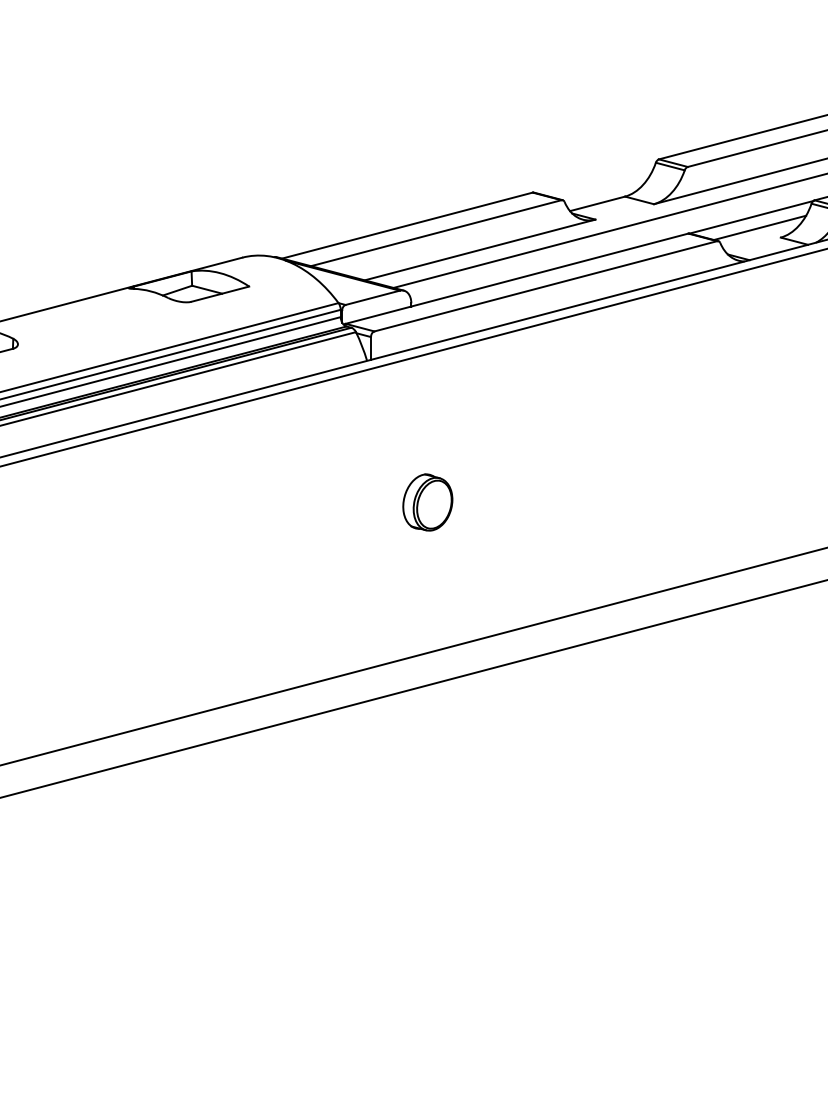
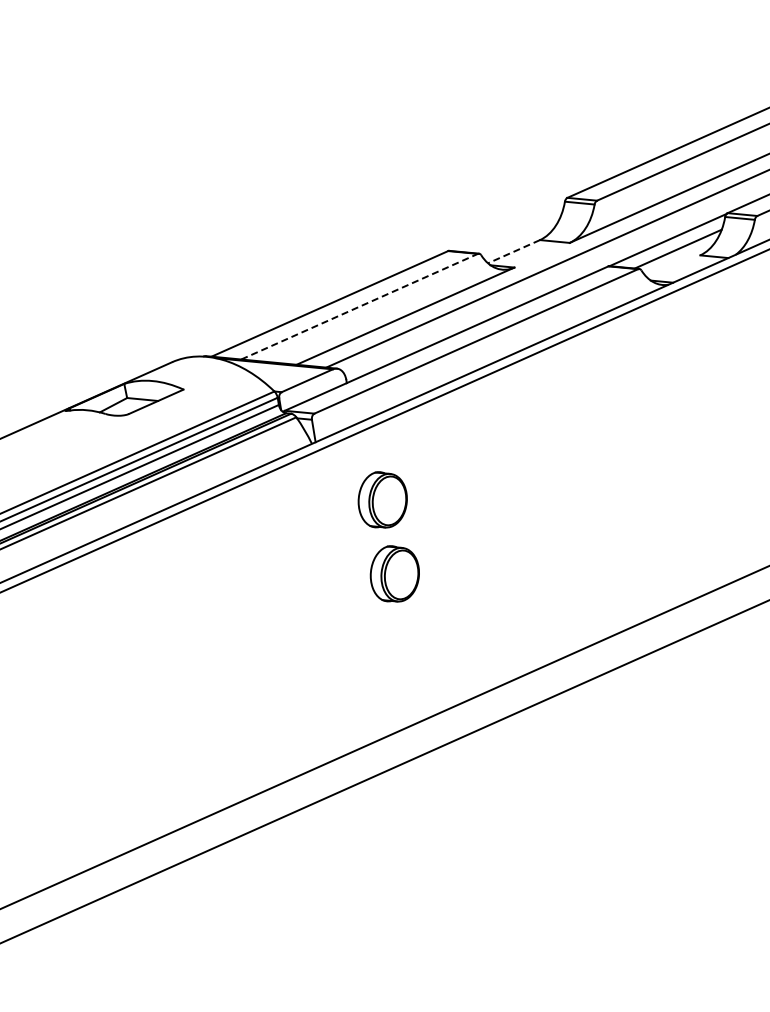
line: (597, 204) -> (514, 252), solid -> dashed
line: (436, 233) -> (359, 306), solid -> dashed
part: (427, 427) -> (382, 499), added

